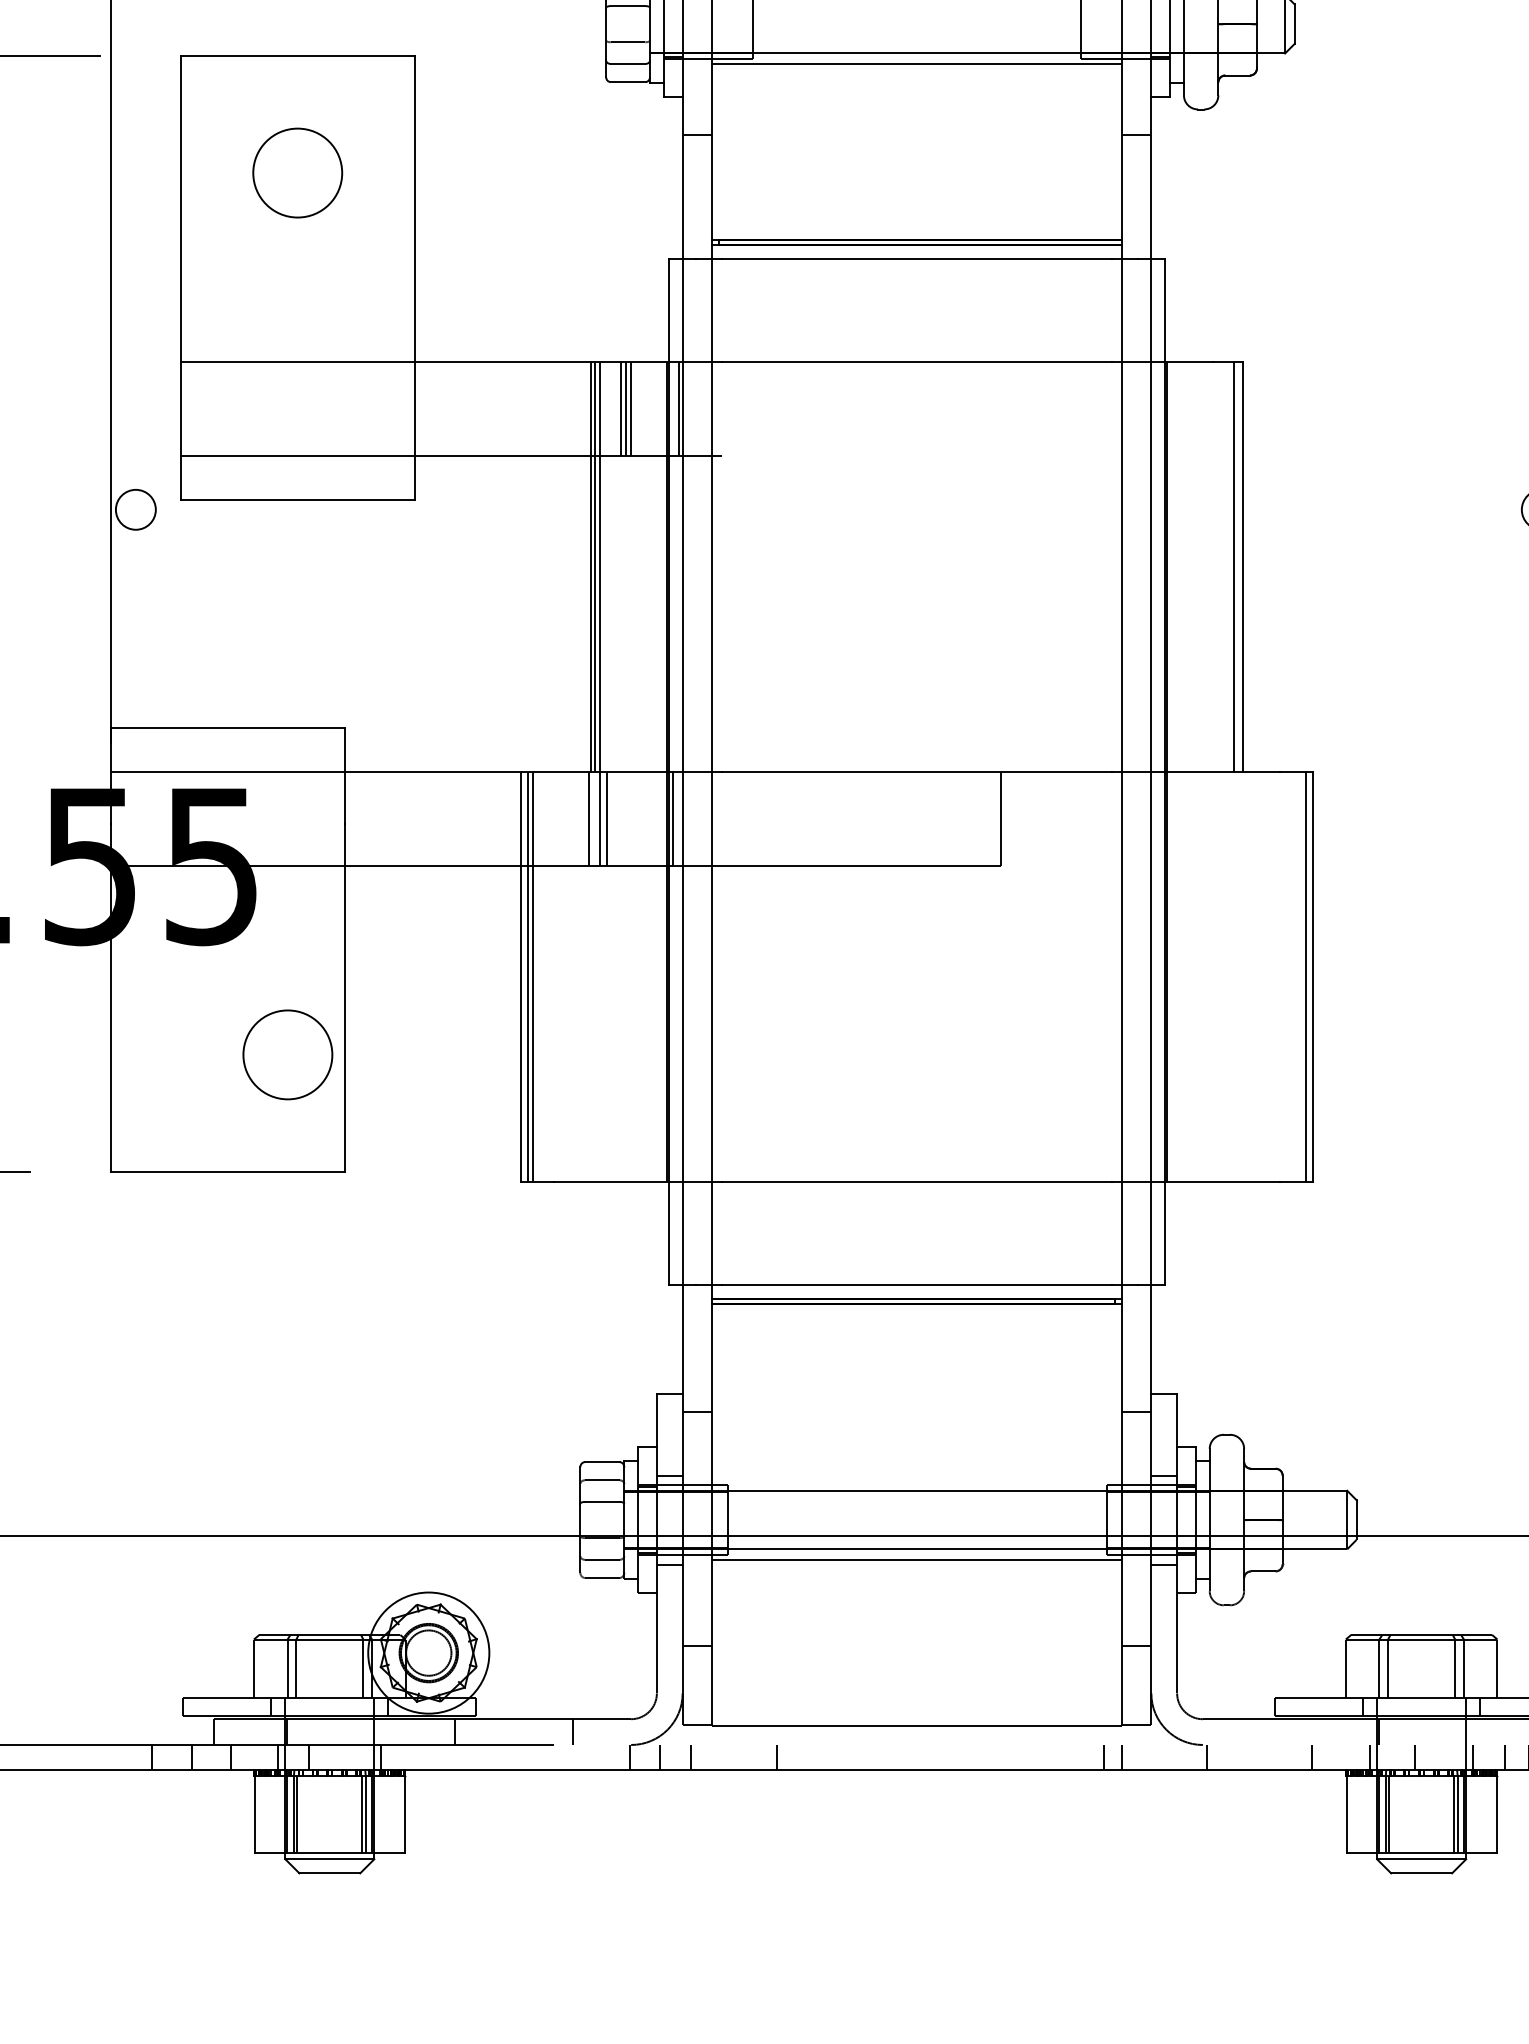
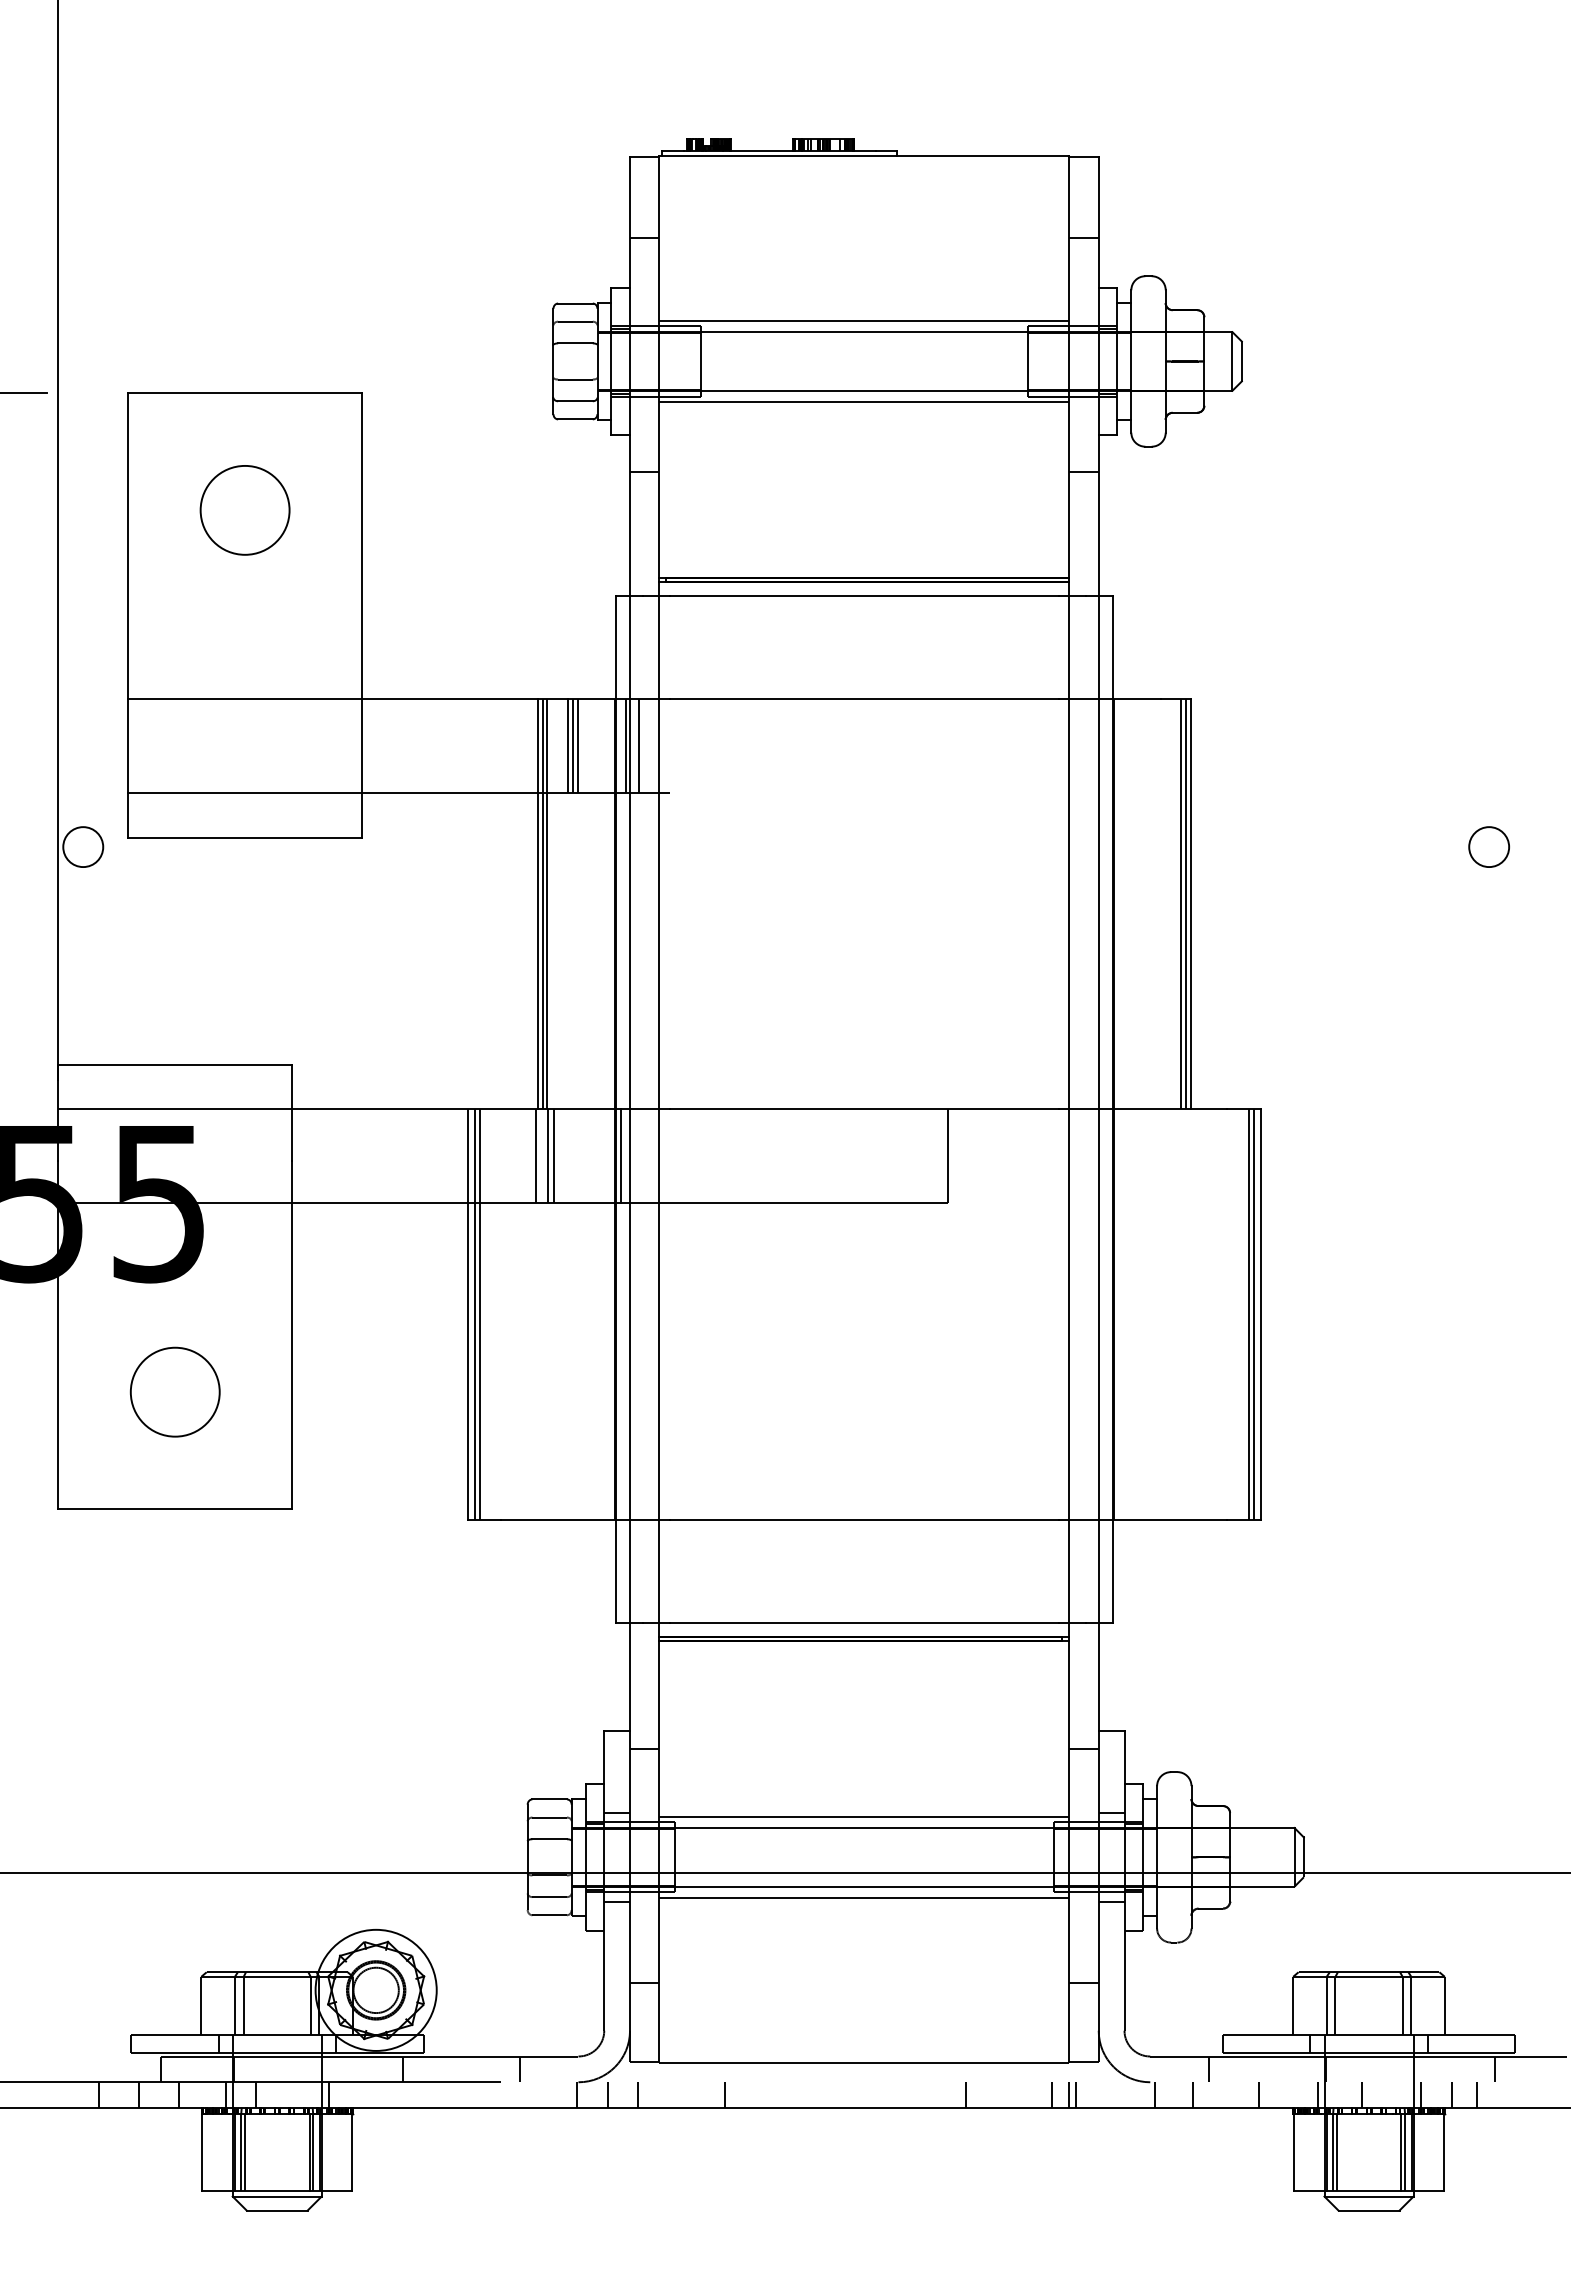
line: (692, 409) -> (639, 746), added
line: (1239, 567) -> (1186, 904), added
line: (1301, 977) -> (1248, 1314), added
circle: (287, 1054) -> (174, 1391), moved
line: (917, 1480) -> (864, 1817), added
line: (1261, 1732) -> (1208, 2069), added
line: (1018, 1757) -> (965, 2094), added
line: (1129, 1757) -> (1076, 2094), added
line: (1246, 1757) -> (1193, 2094), added

